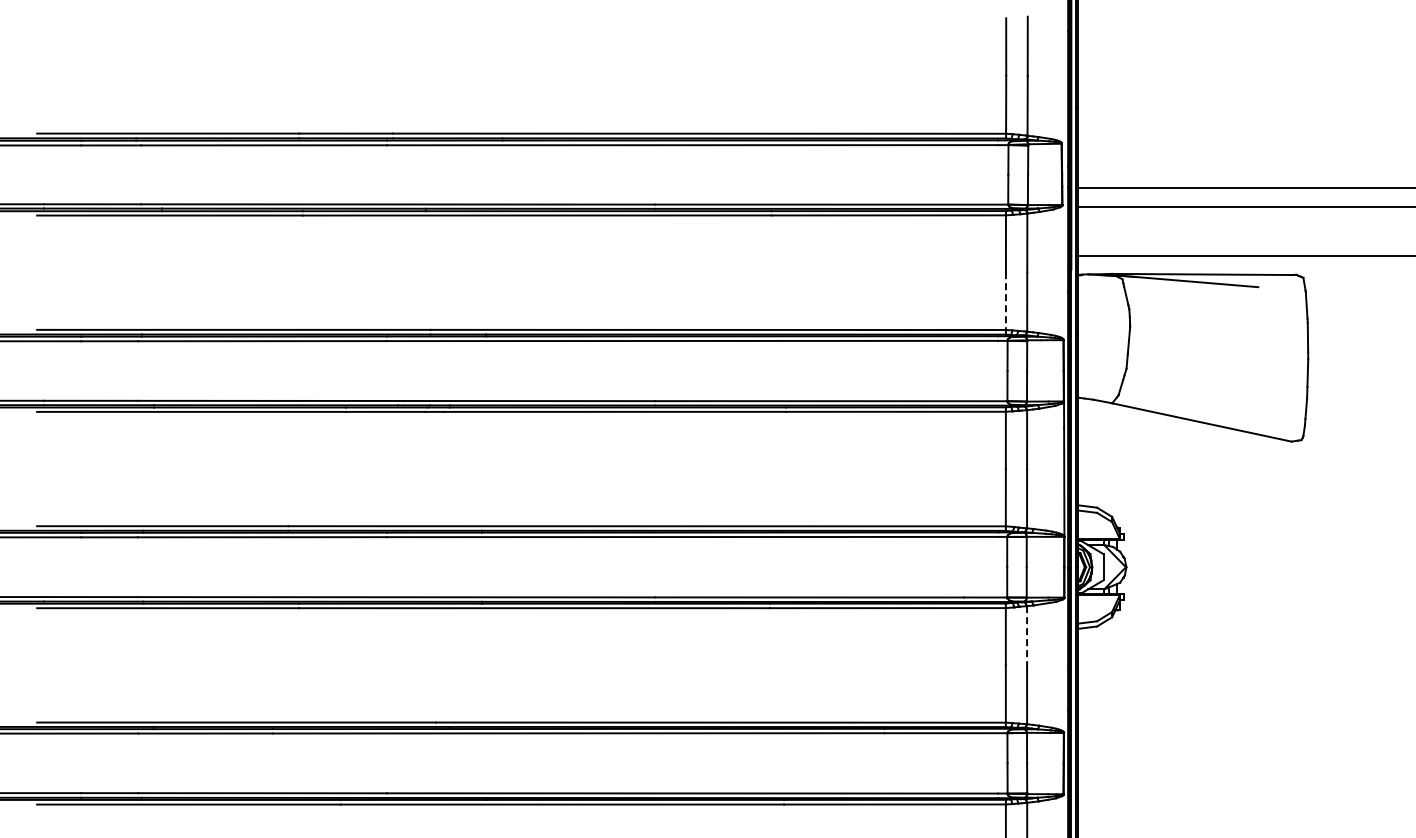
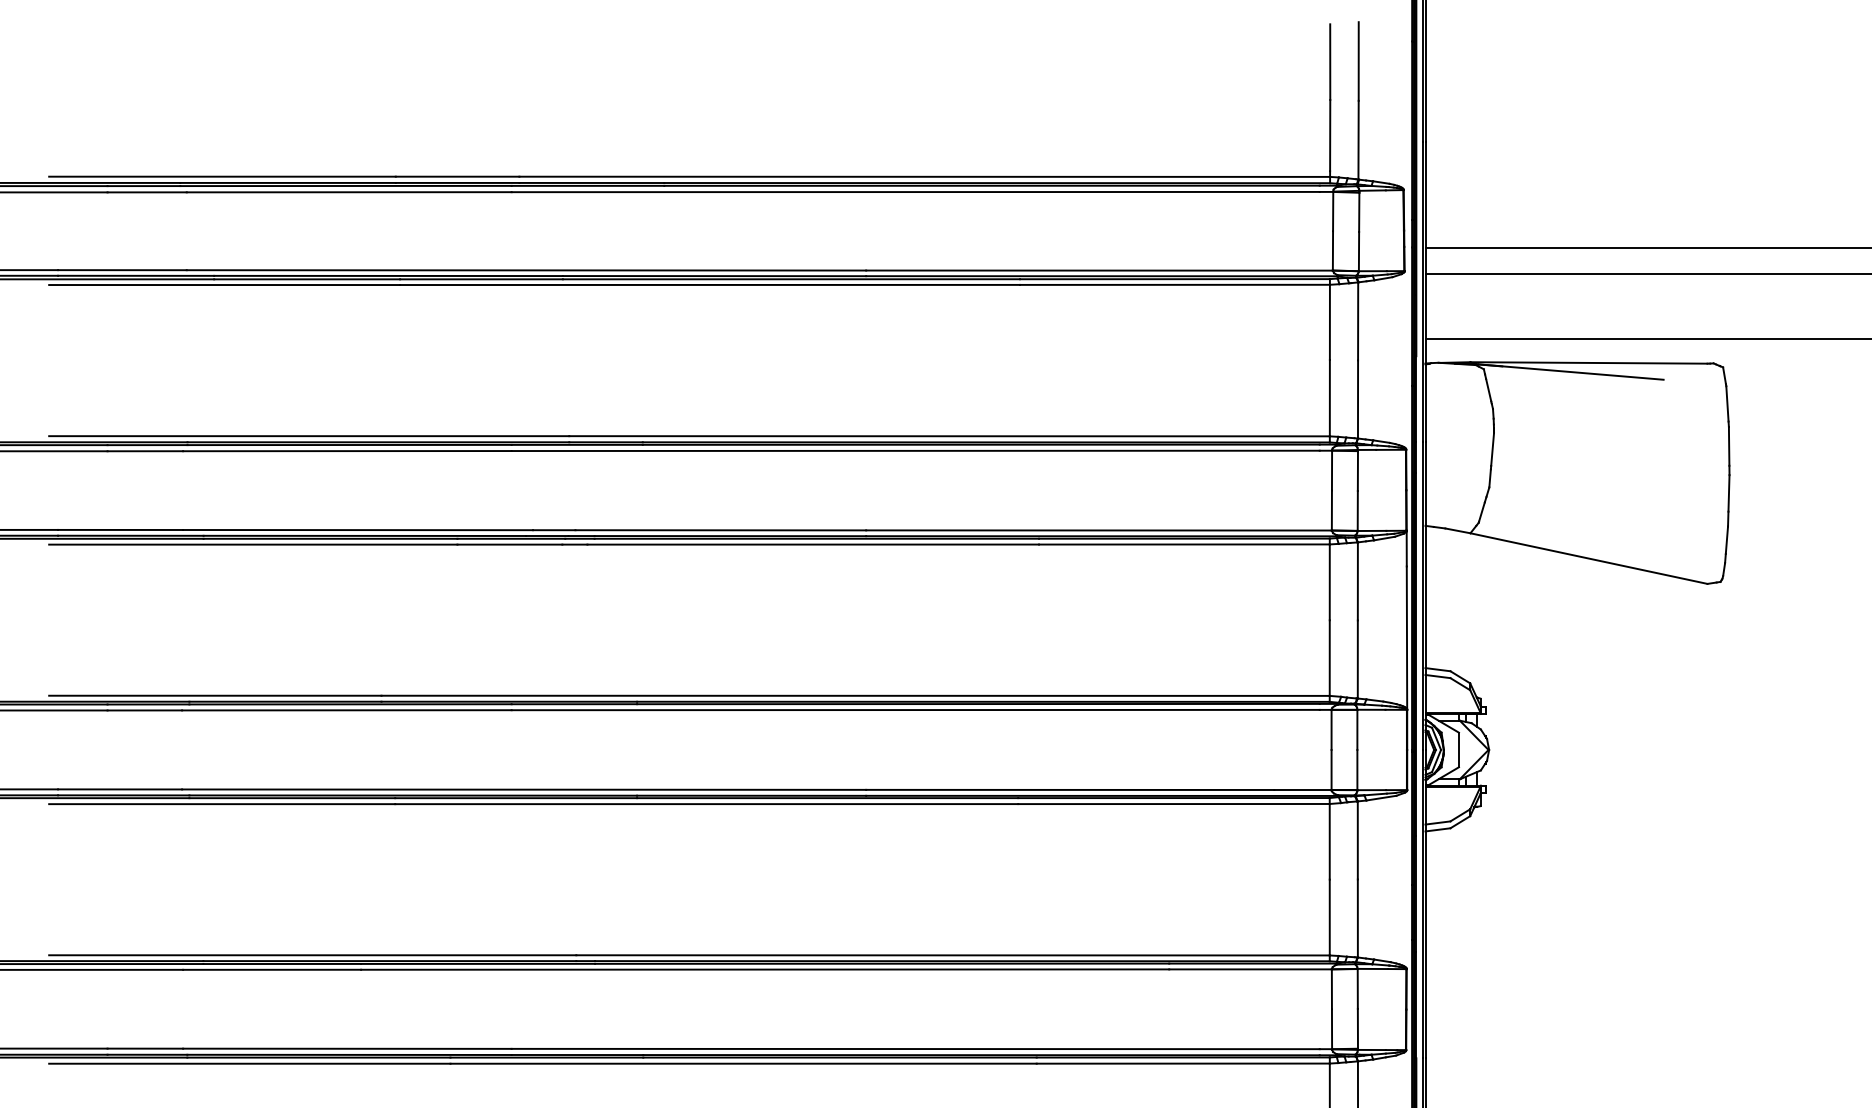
line: (1005, 301) -> (1329, 398), dashed -> solid
line: (1027, 635) -> (1358, 840), dashed -> solid

